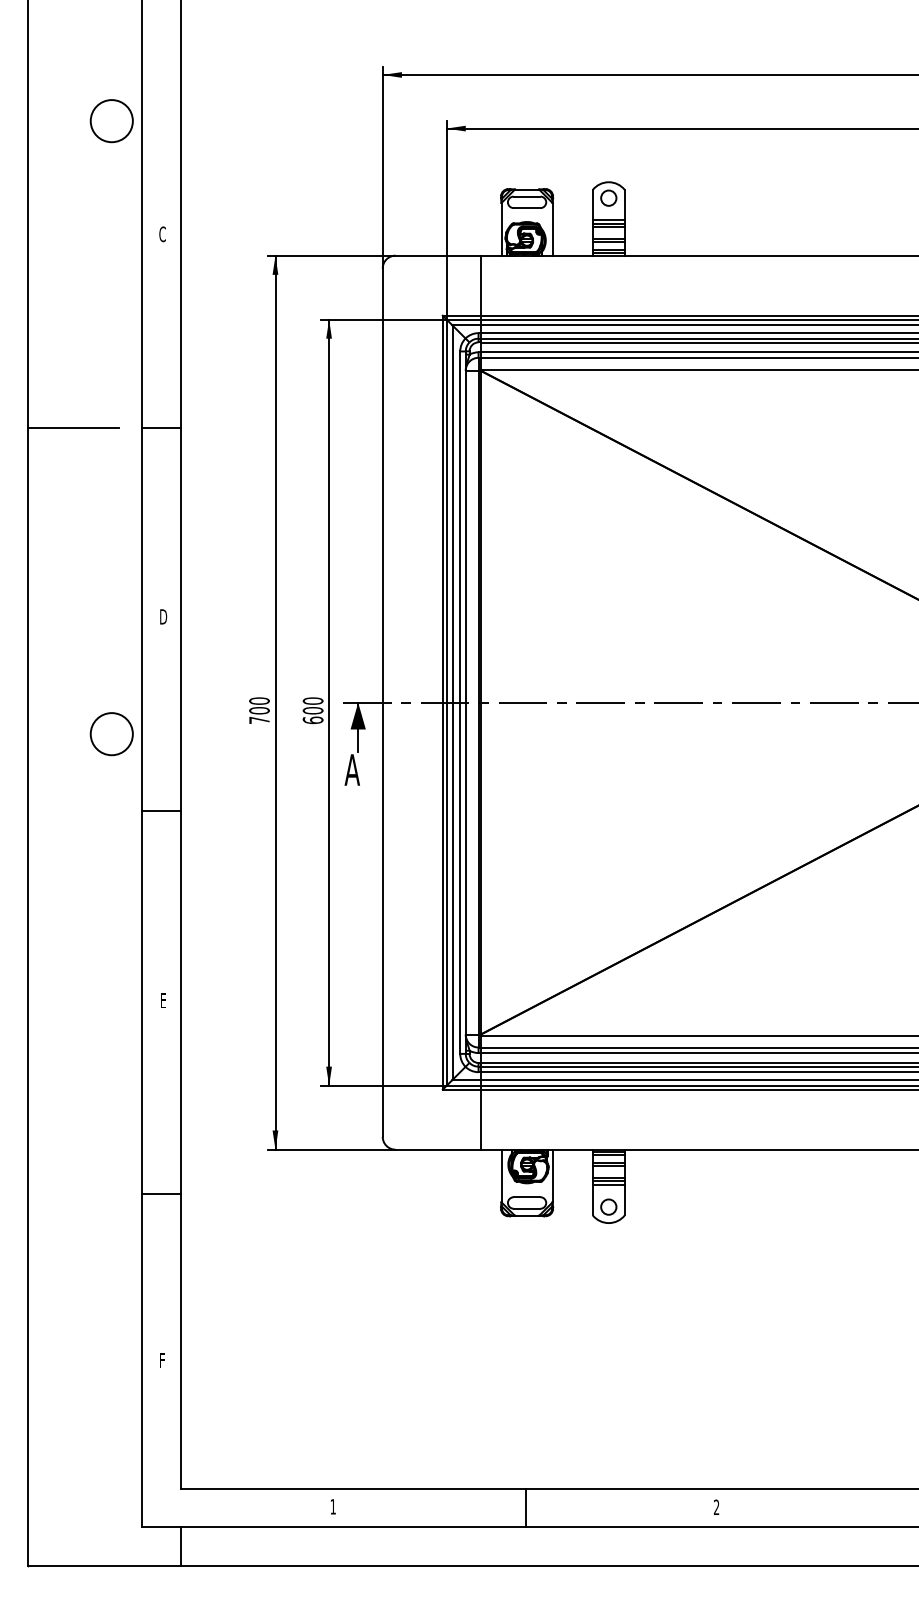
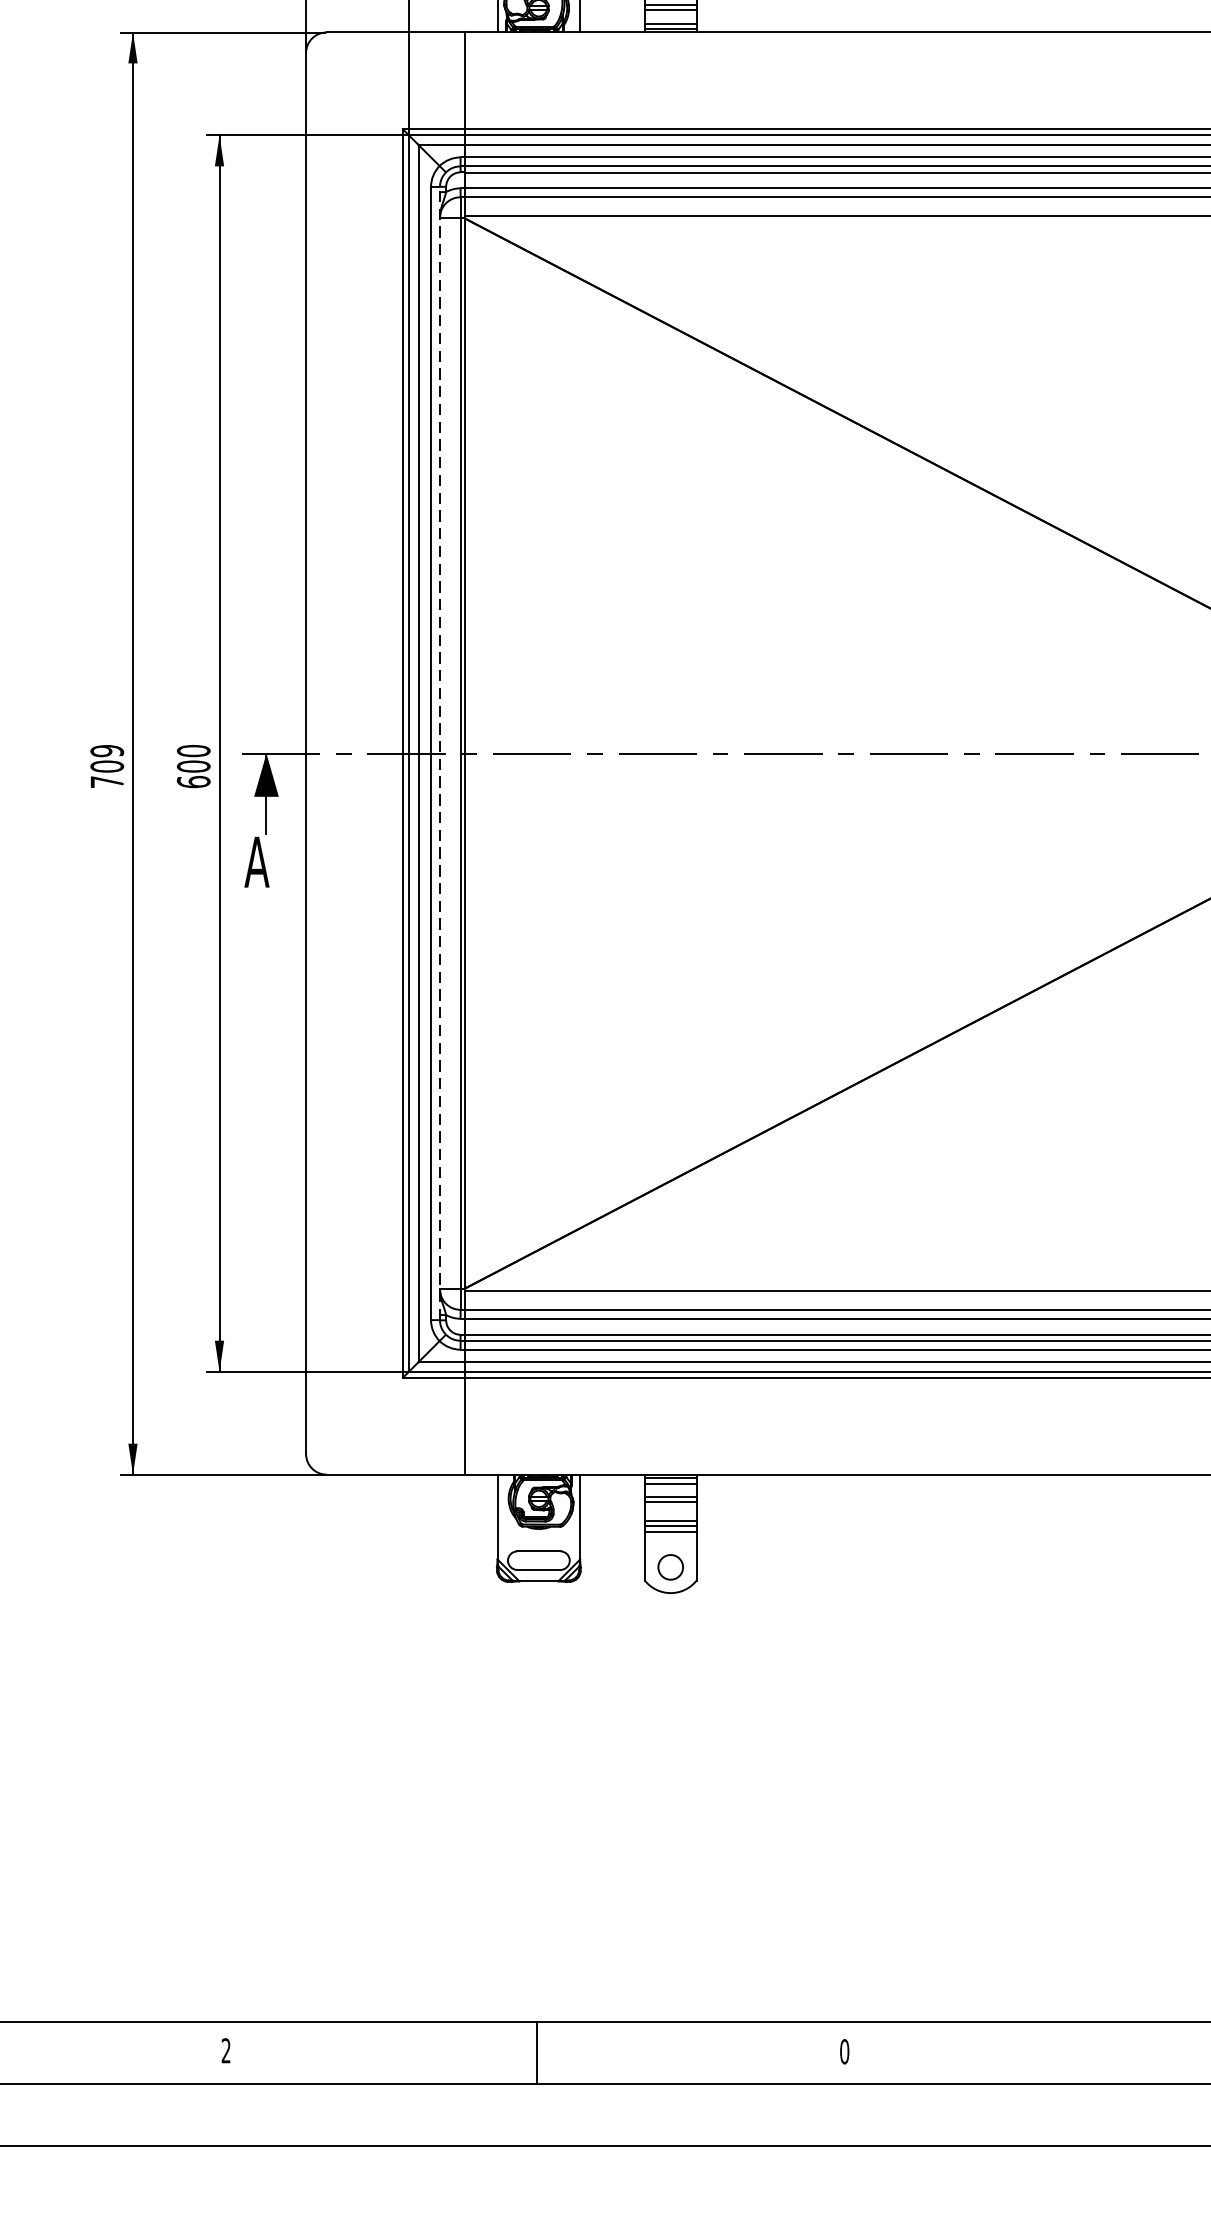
text: (259, 700) -> (107, 750), 700 -> 709
line: (465, 702) -> (439, 753), solid -> dashed
text: (332, 1506) -> (224, 2050), 1 -> 2
text: (716, 1507) -> (844, 2051), 2 -> 0

